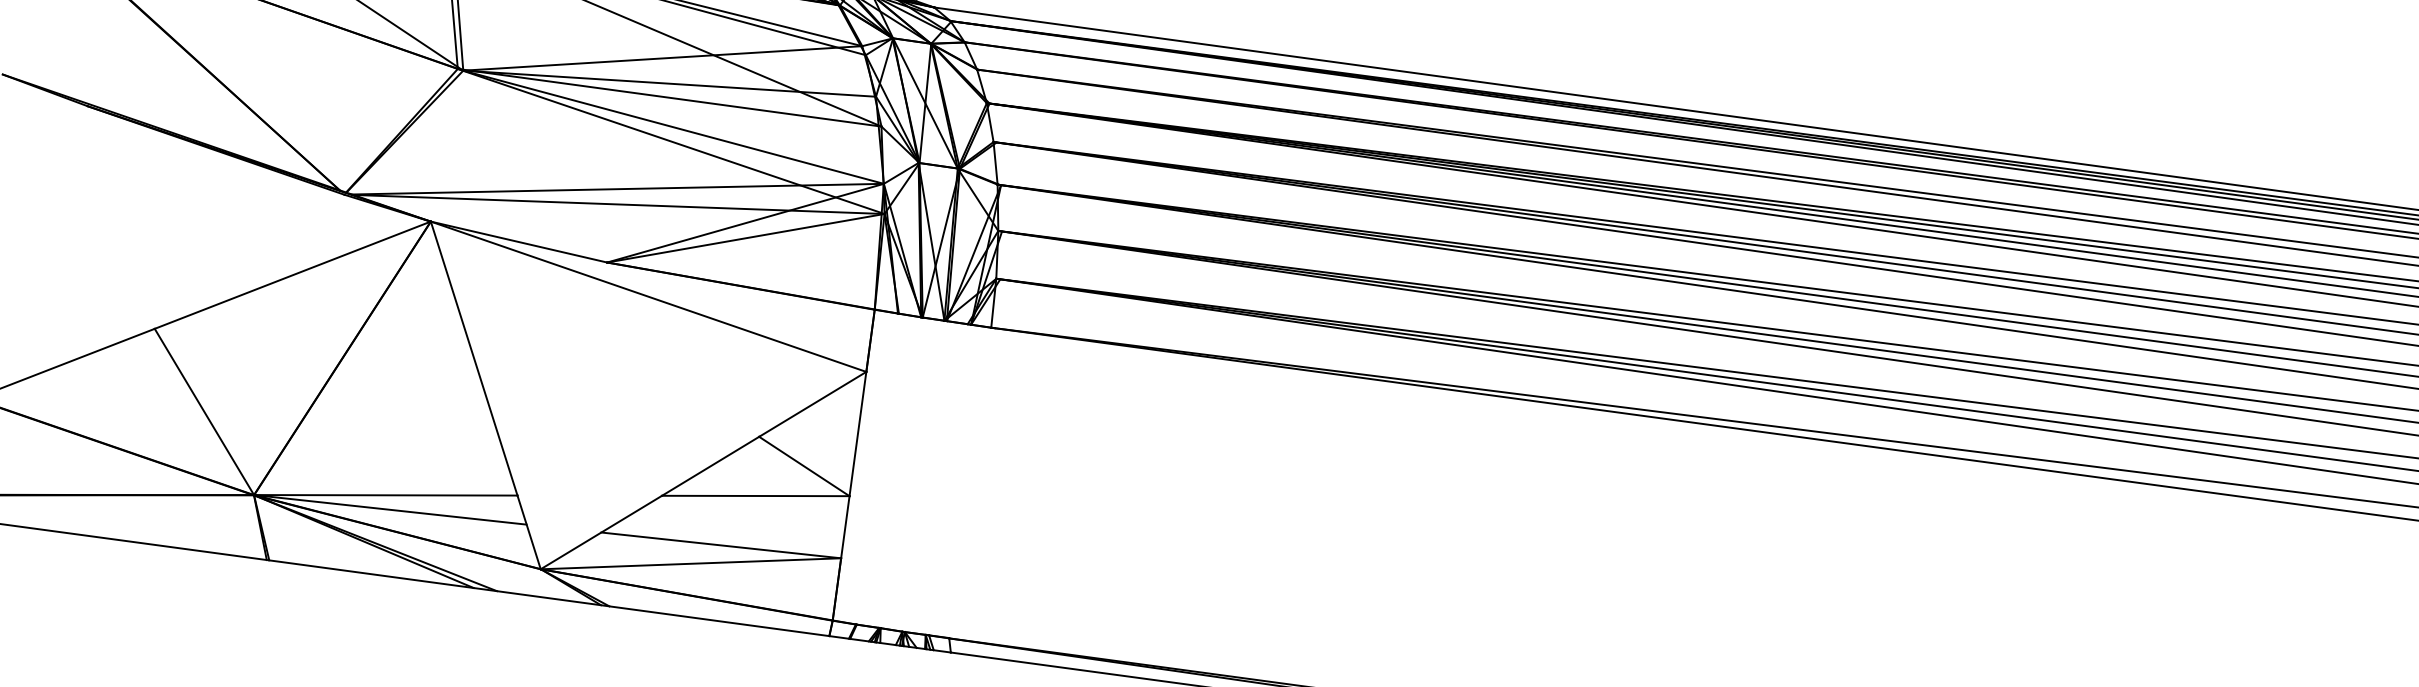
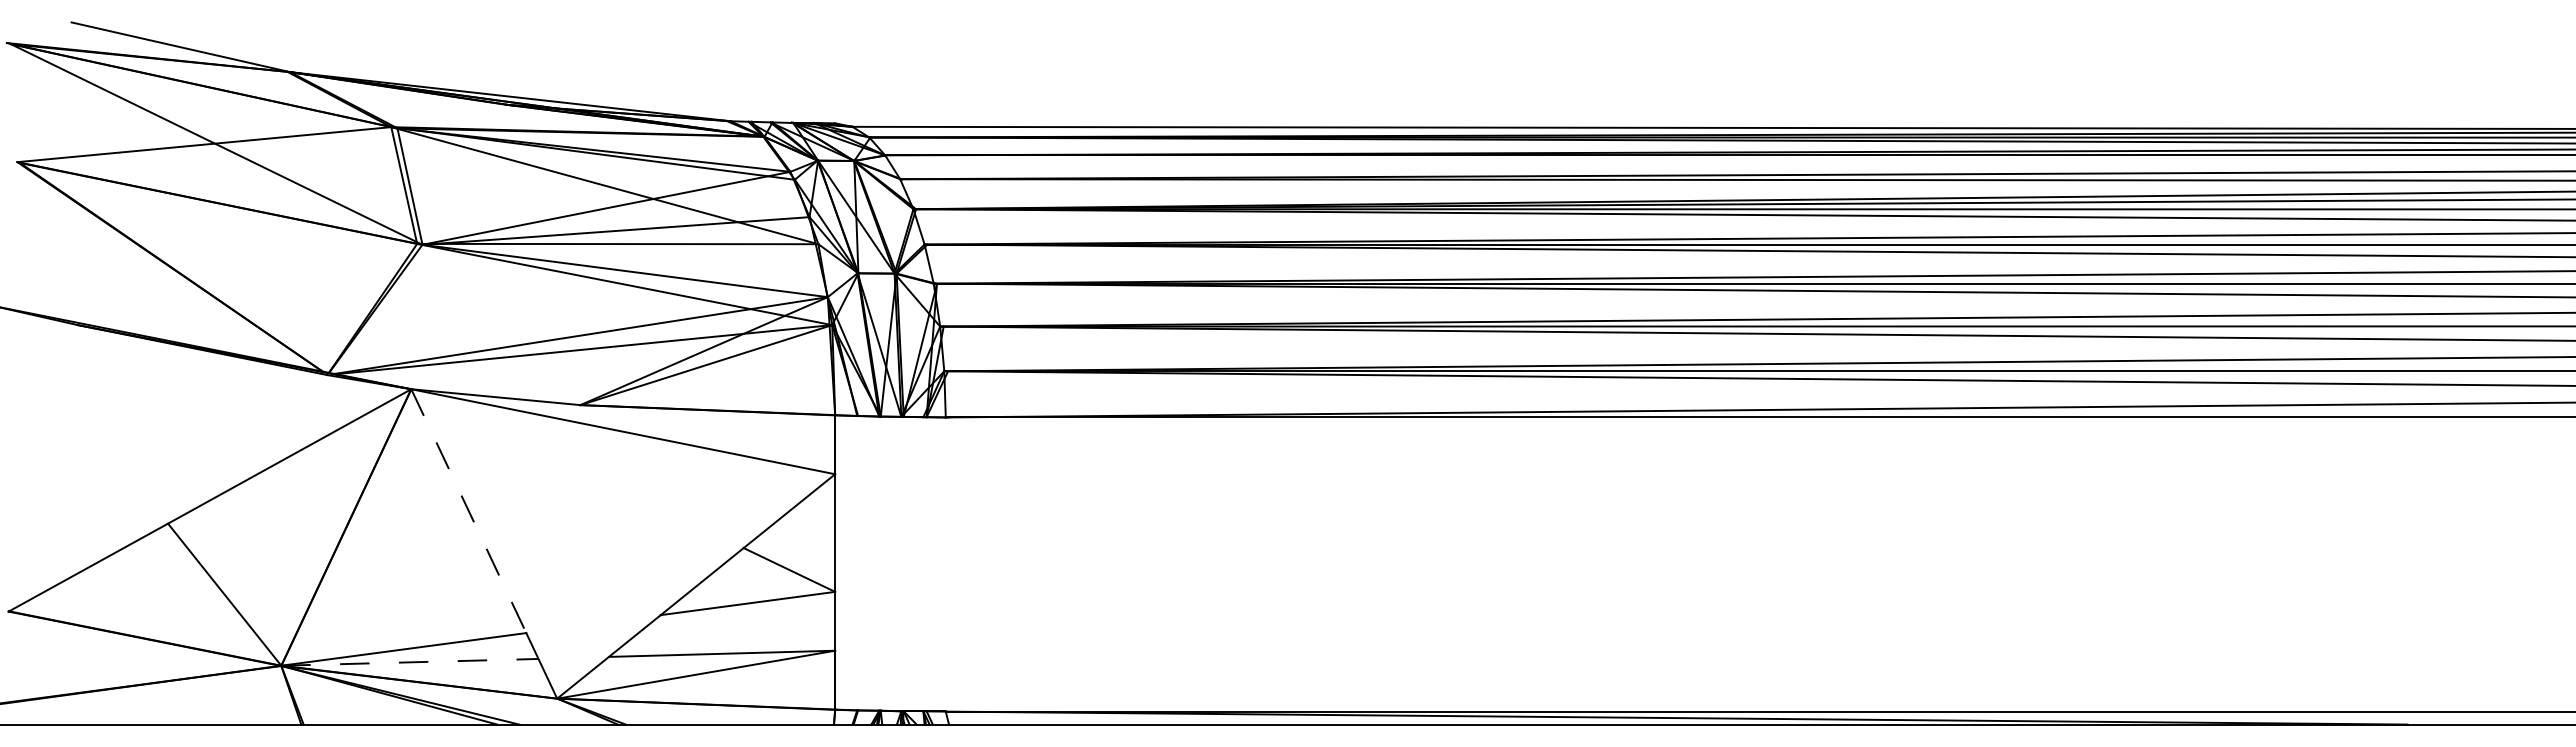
line: (473, 358) -> (468, 511), solid -> dashed
line: (389, 509) -> (409, 662), solid -> dashed

